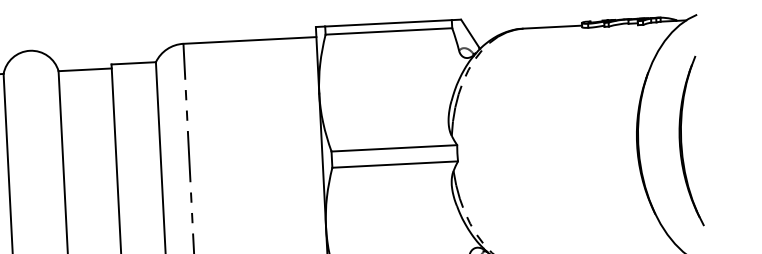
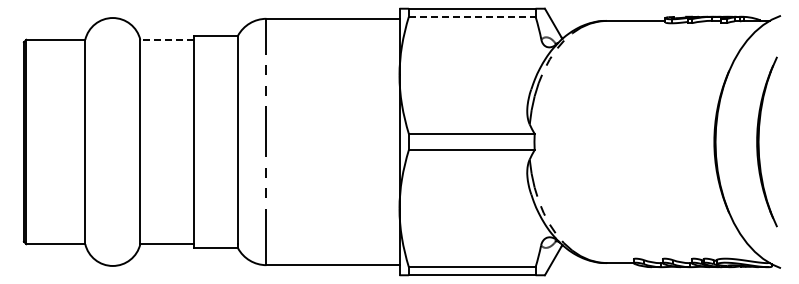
line: (389, 31) -> (472, 16), solid -> dashed
line: (84, 69) -> (166, 39), solid -> dashed

